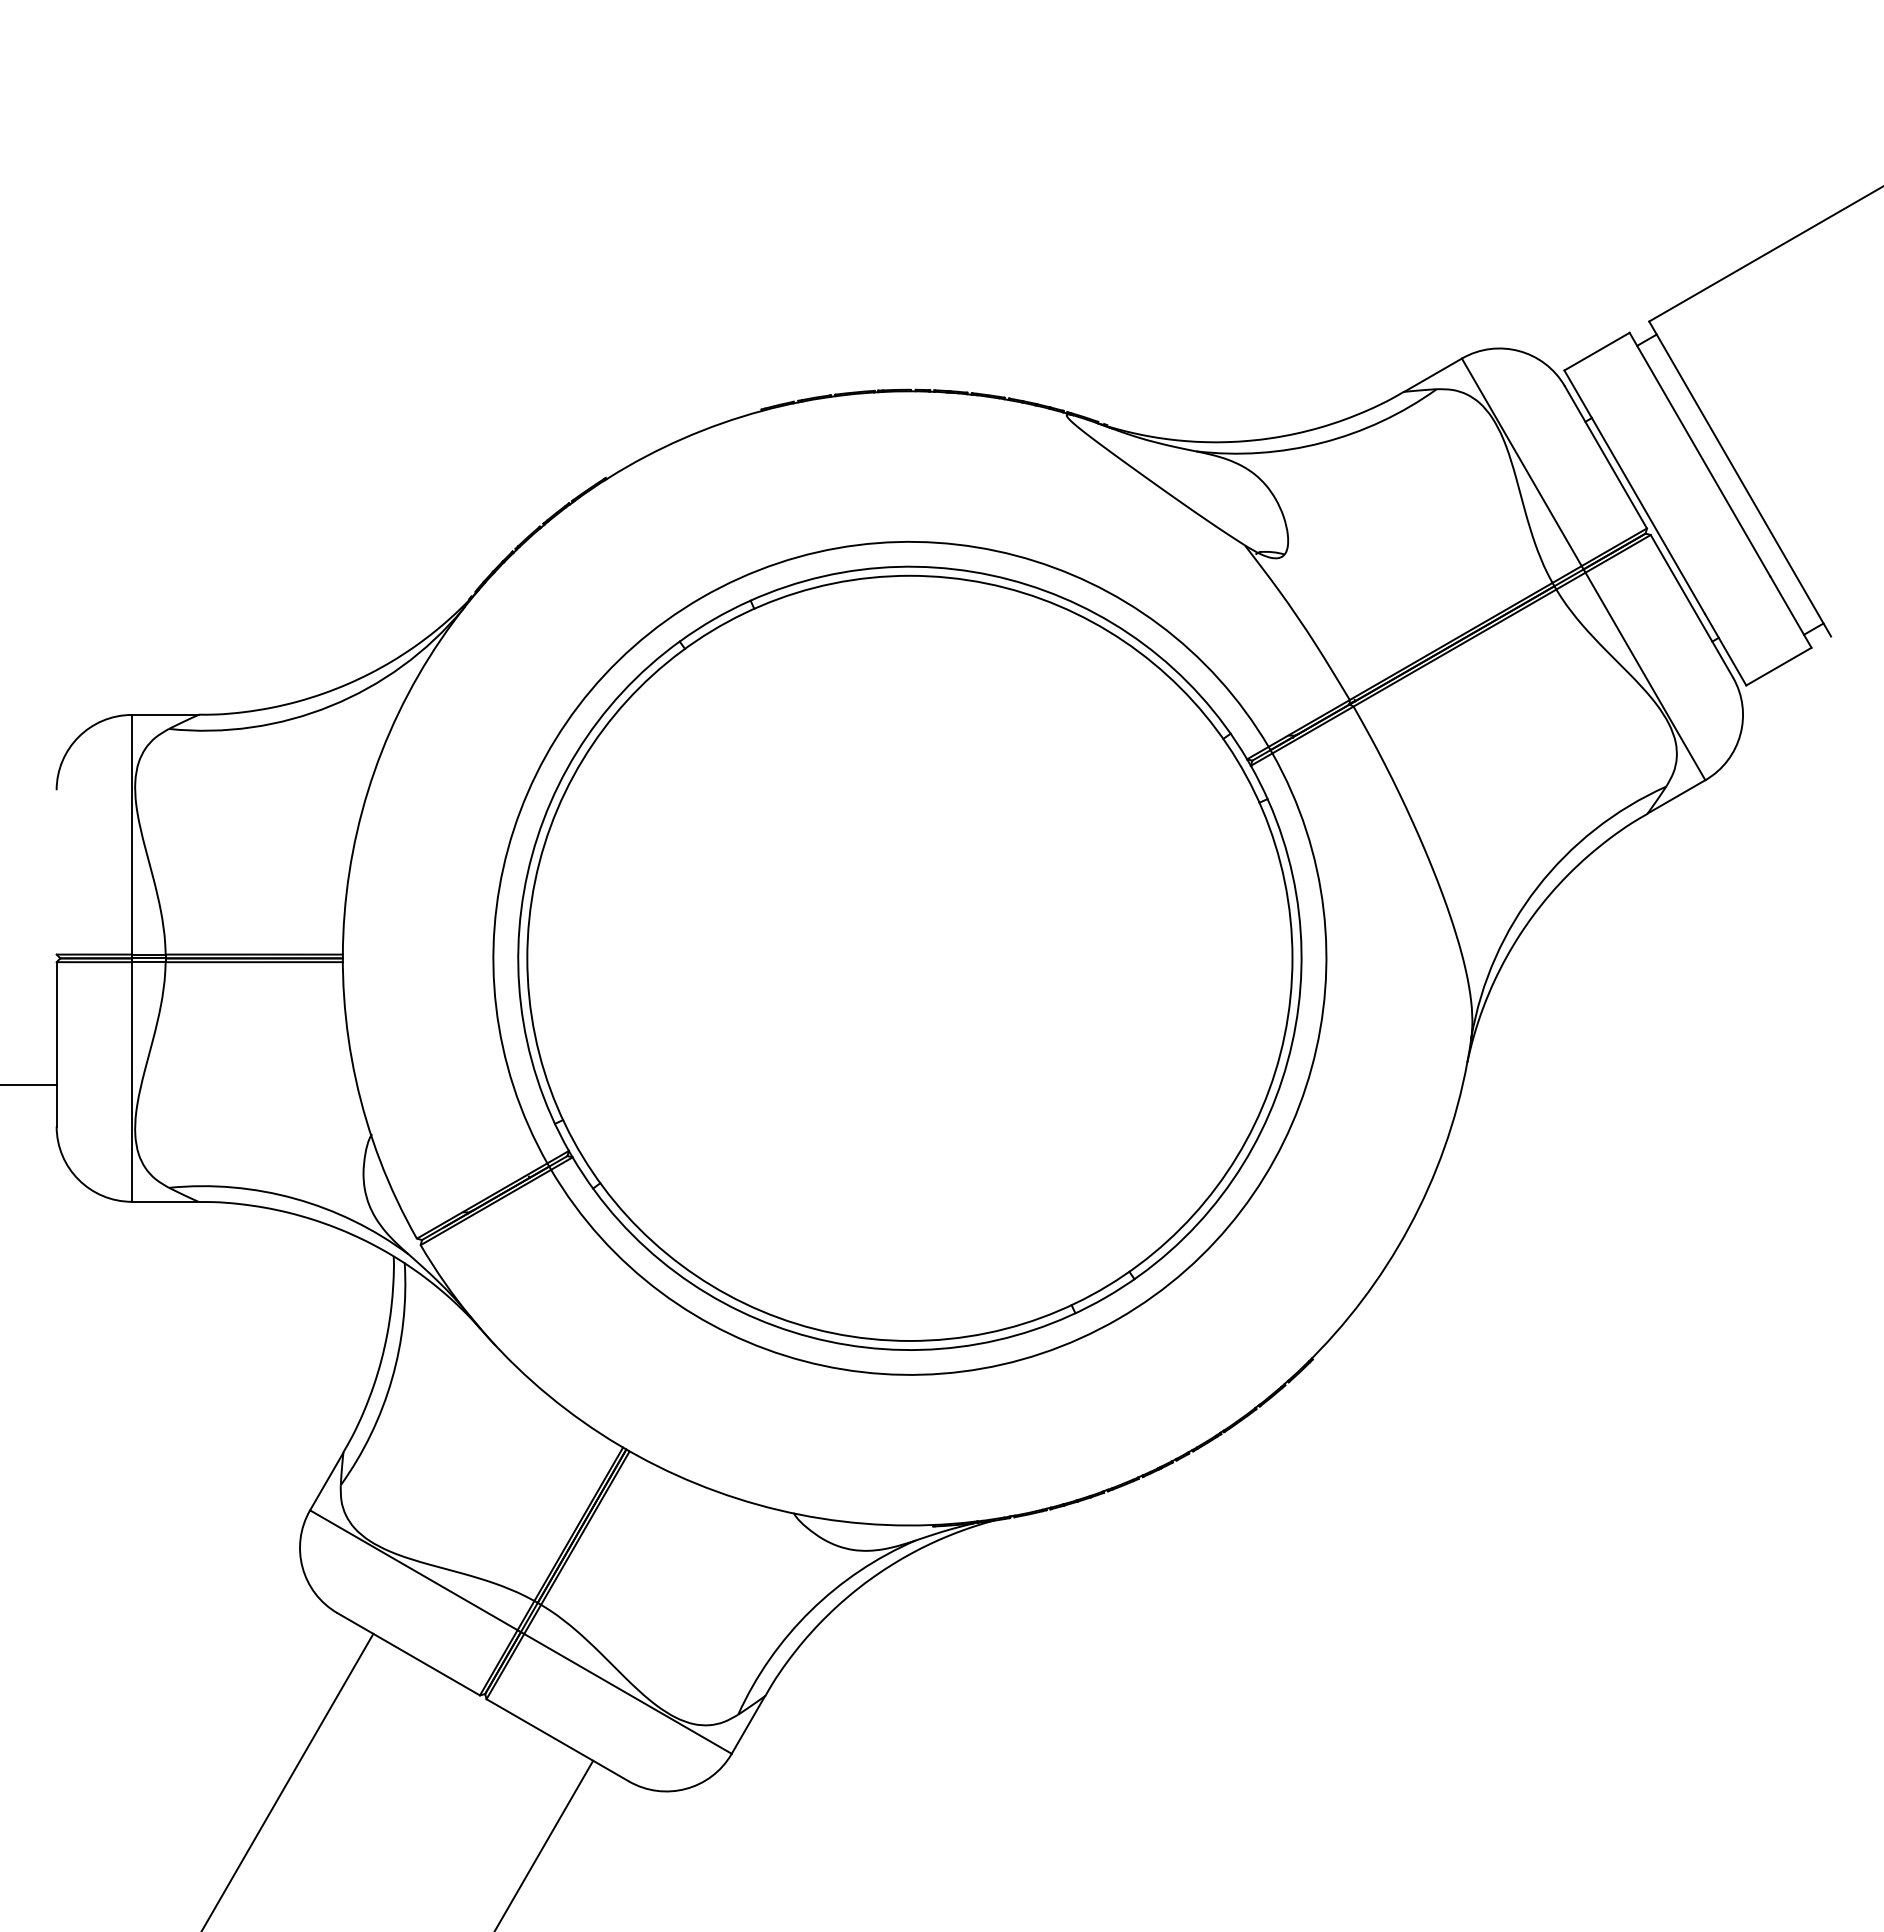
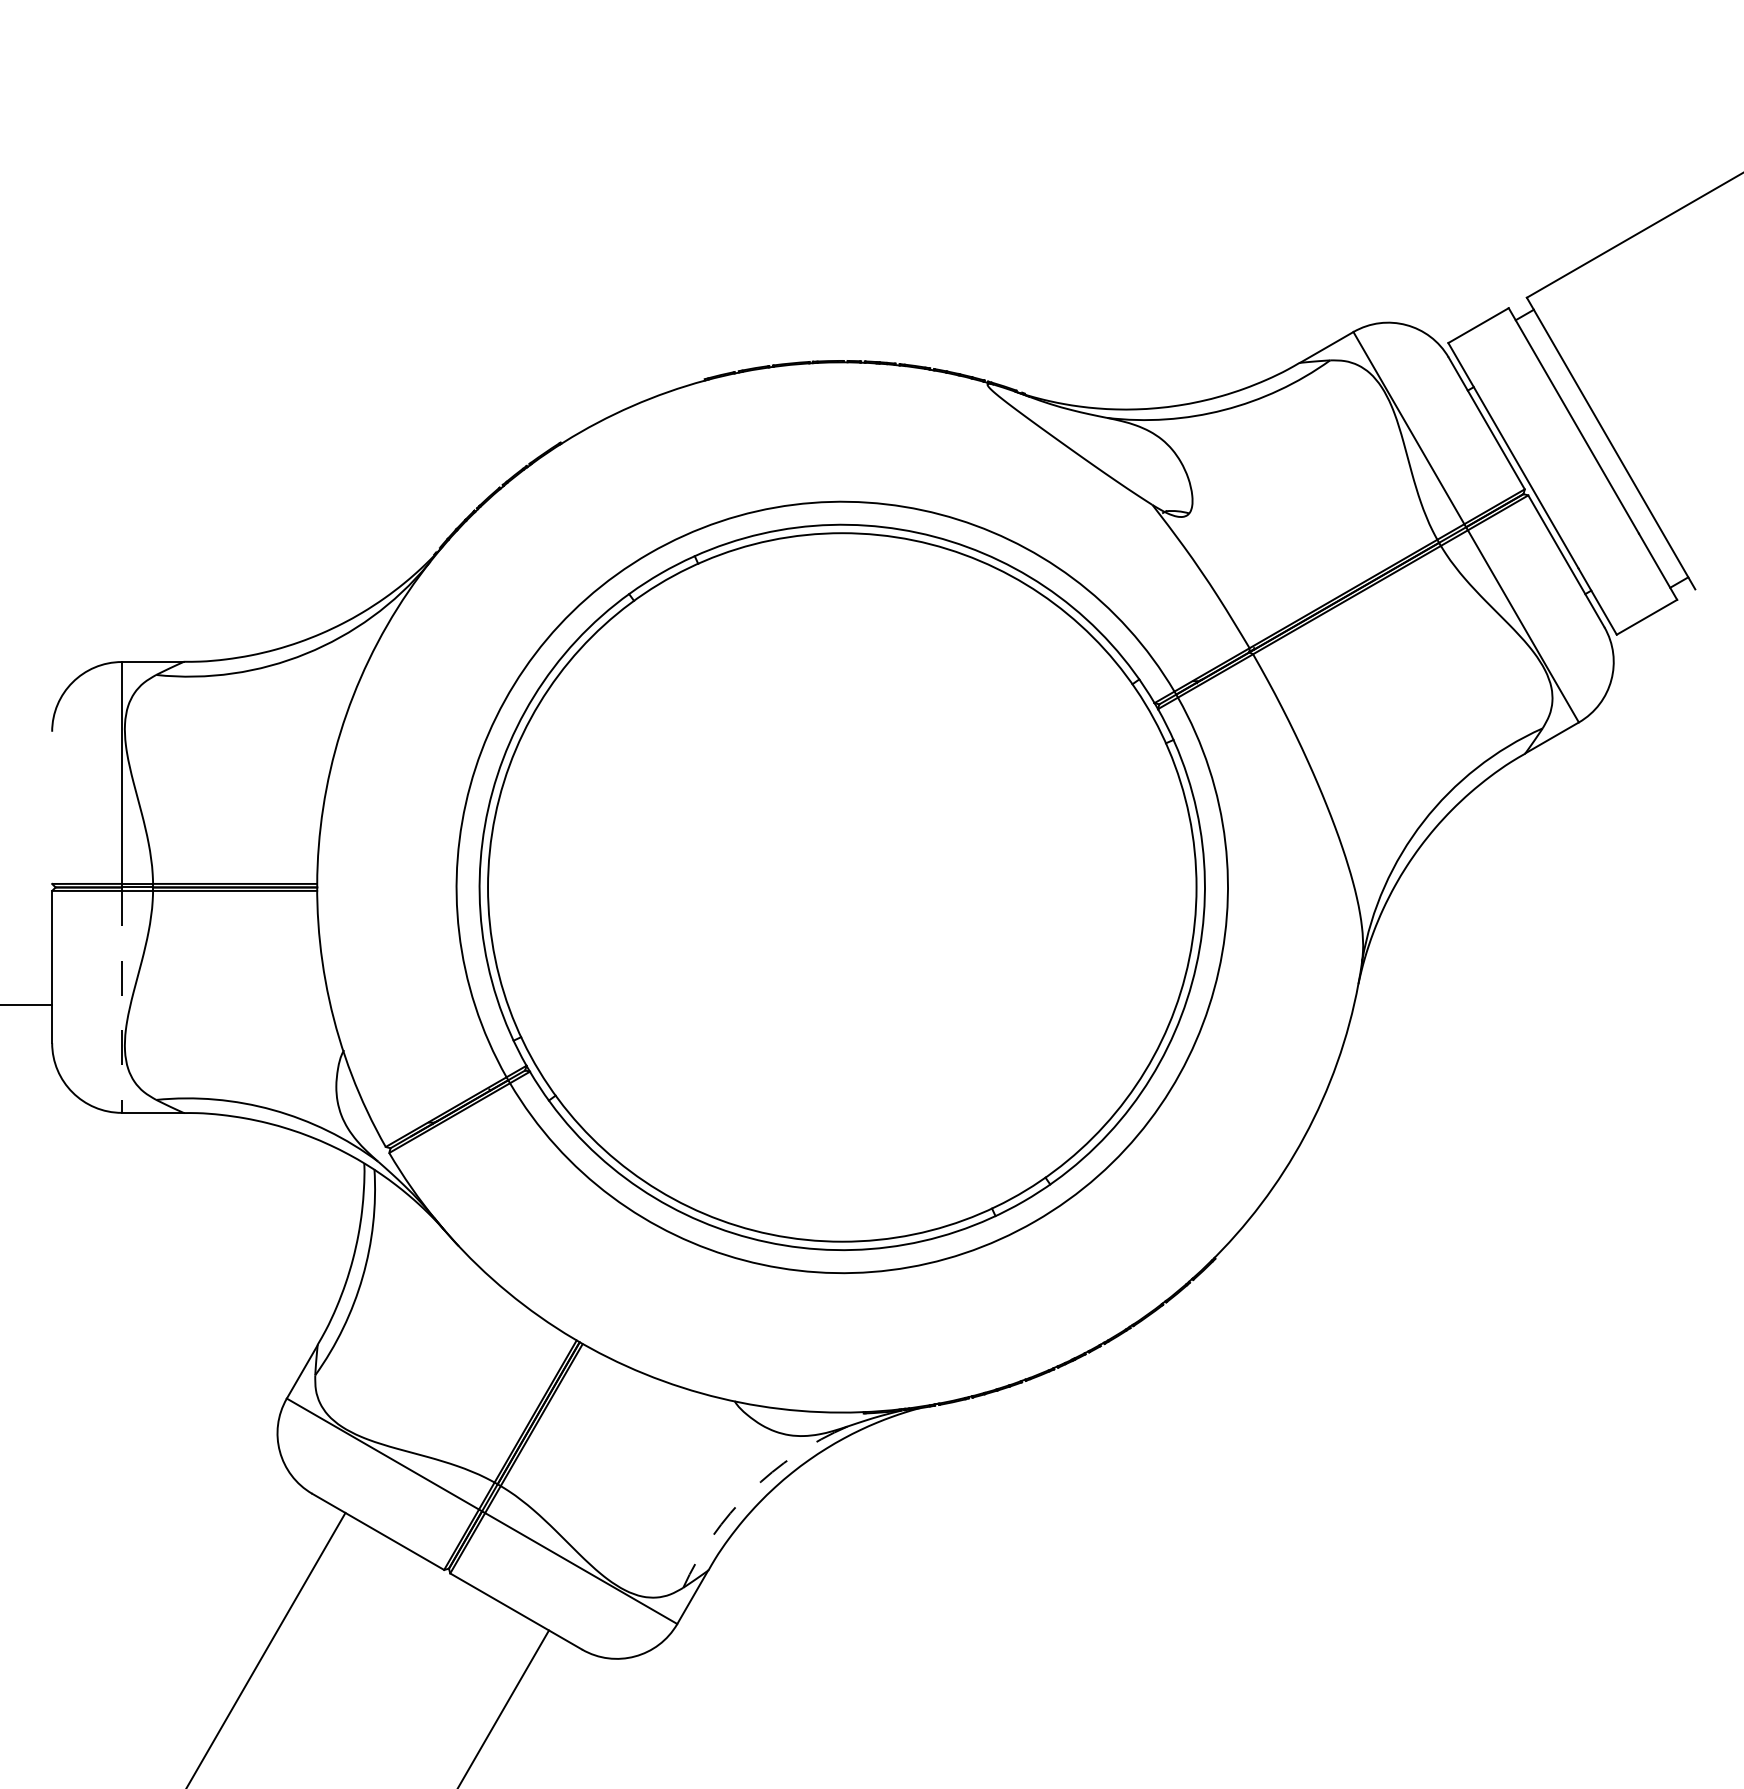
line: (131, 1082) -> (121, 1002), solid -> dashed
arc: (810, 1610) -> (750, 1491), solid -> dashed

